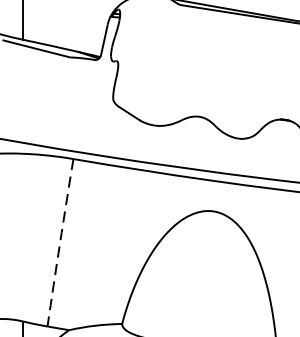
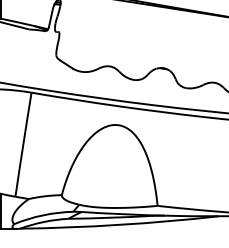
arc: (60, 242) -> (23, 144), dashed -> solid

